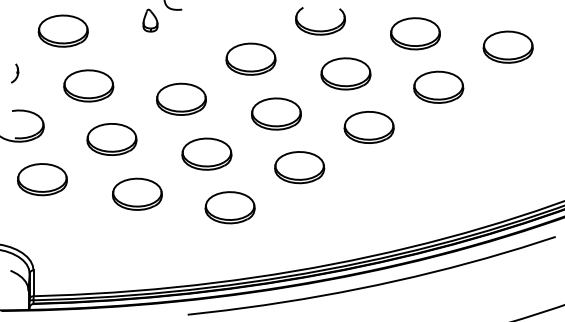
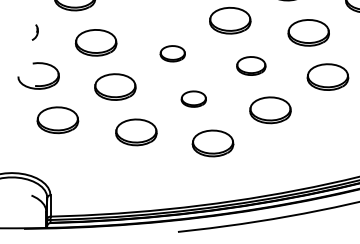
part: (181, 98) -> (172, 53), size x0.6
part: (276, 113) -> (251, 65), size x0.7
part: (206, 153) -> (193, 98), size x0.6

